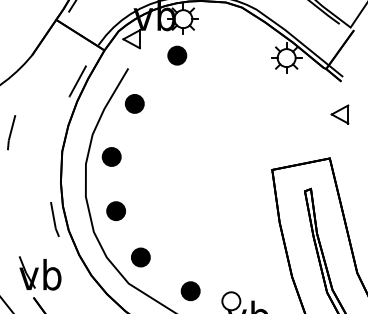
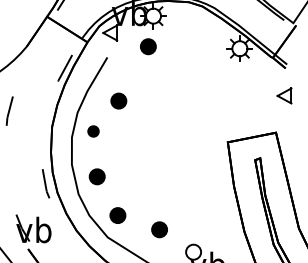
part: (134, 103) -> (118, 100), moved
part: (111, 157) -> (93, 131), size x0.7
part: (190, 290) -> (159, 229), moved

